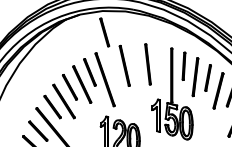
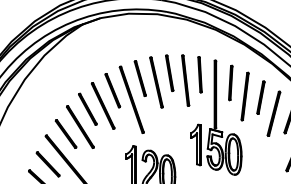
line: (104, 32) -> (139, 78), moved
line: (135, 57) -> (169, 72), added
line: (159, 59) -> (199, 74), added

